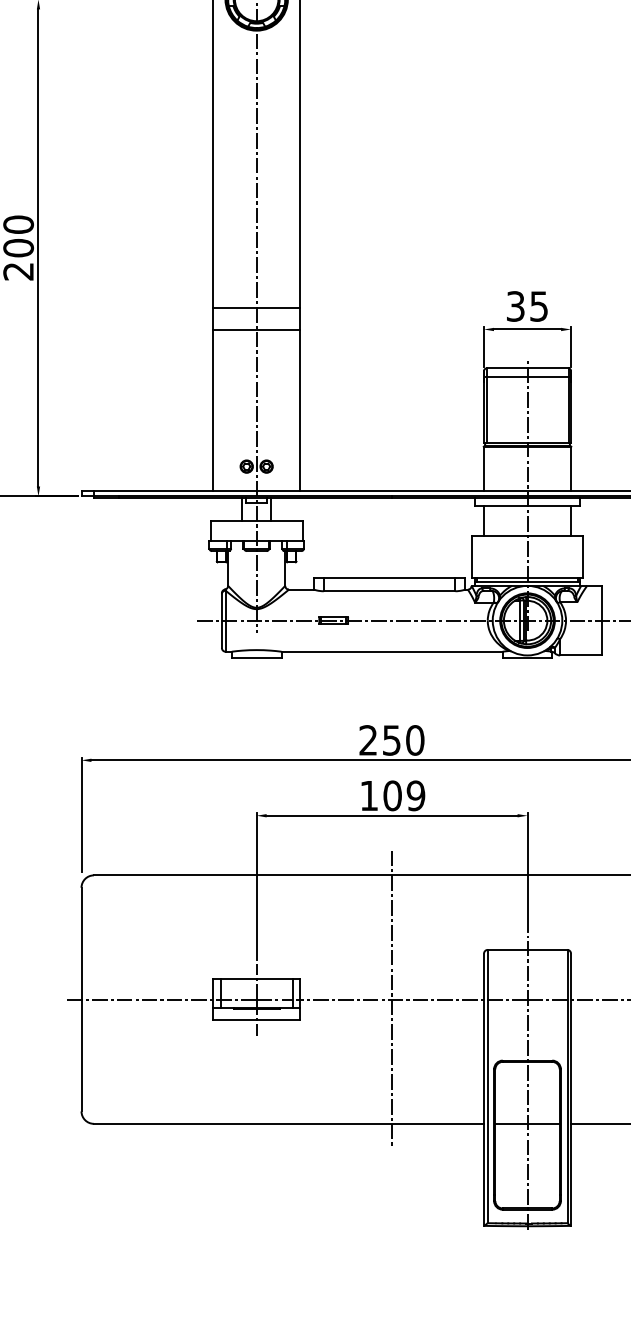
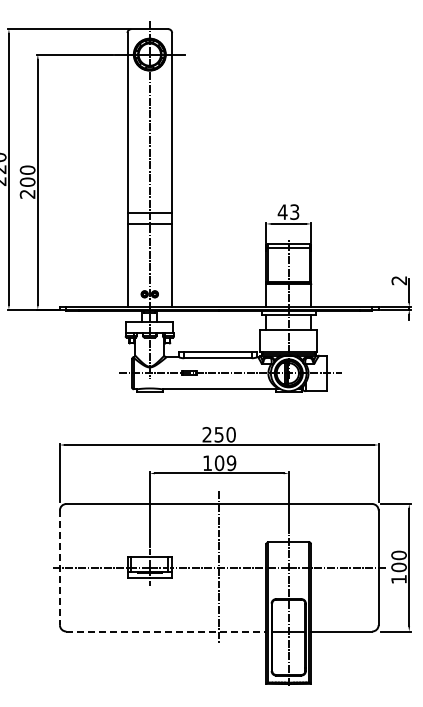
text: (526, 305) -> (288, 211), 35 -> 43
line: (80, 1001) -> (59, 568), solid -> dashed
line: (289, 1123) -> (166, 631), solid -> dashed

